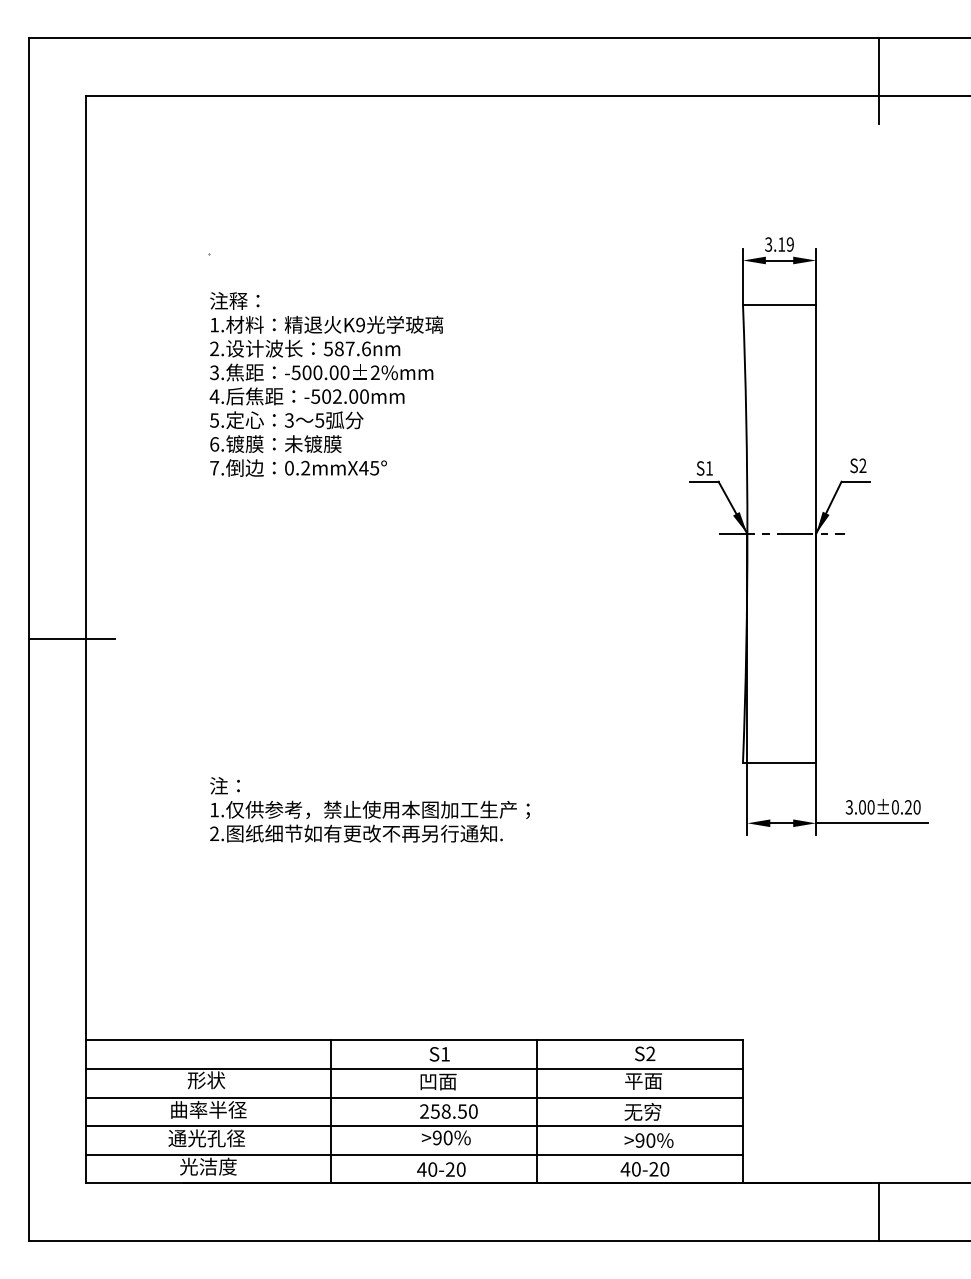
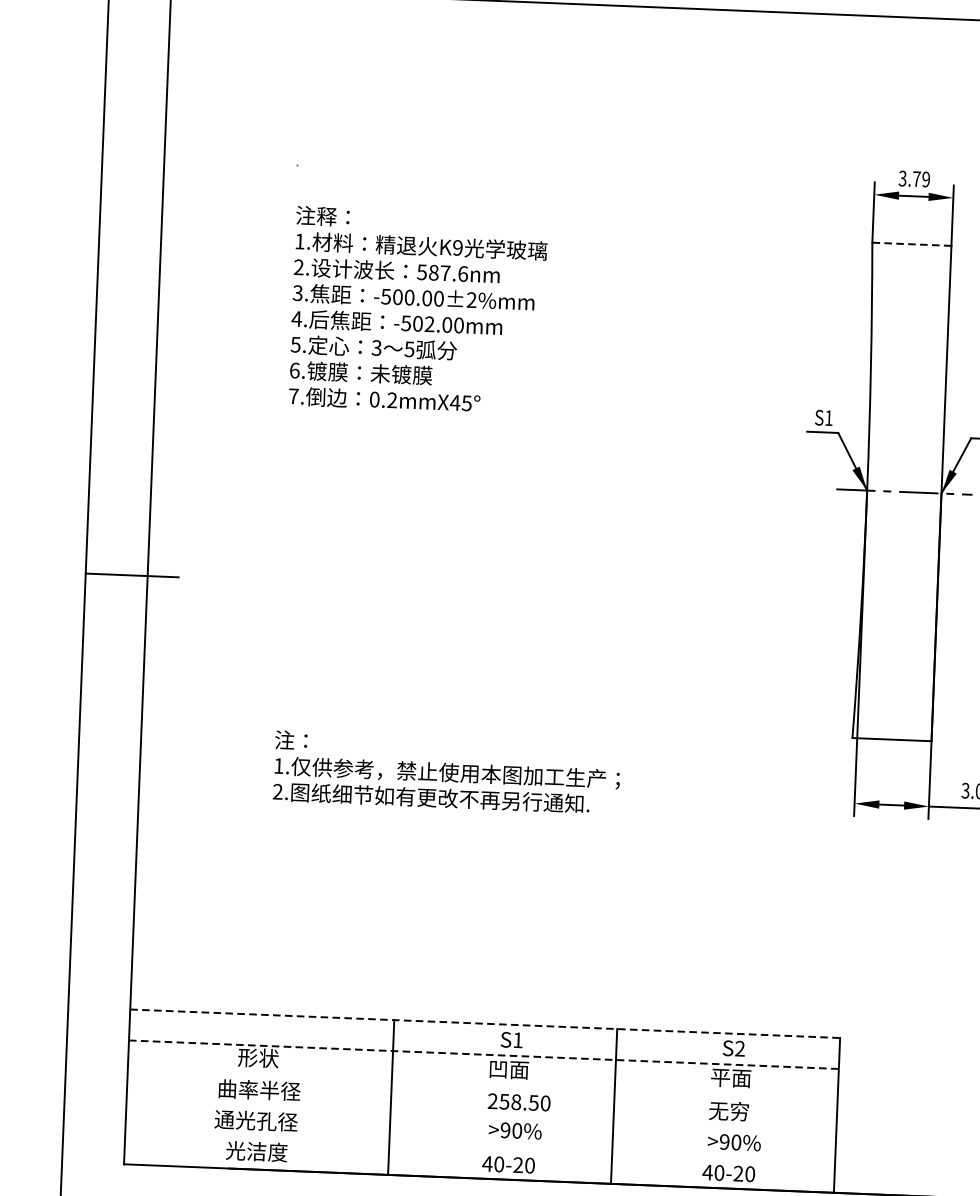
text: (781, 244) -> (916, 179), 3.19 -> 3.79
line: (779, 304) -> (911, 243), solid -> dashed
line: (415, 1040) -> (486, 1024), solid -> dashed
line: (415, 1068) -> (484, 1054), solid -> dashed
line: (414, 1097) -> (482, 1085), removed
line: (414, 1126) -> (481, 1117), removed
line: (414, 1154) -> (480, 1147), removed

